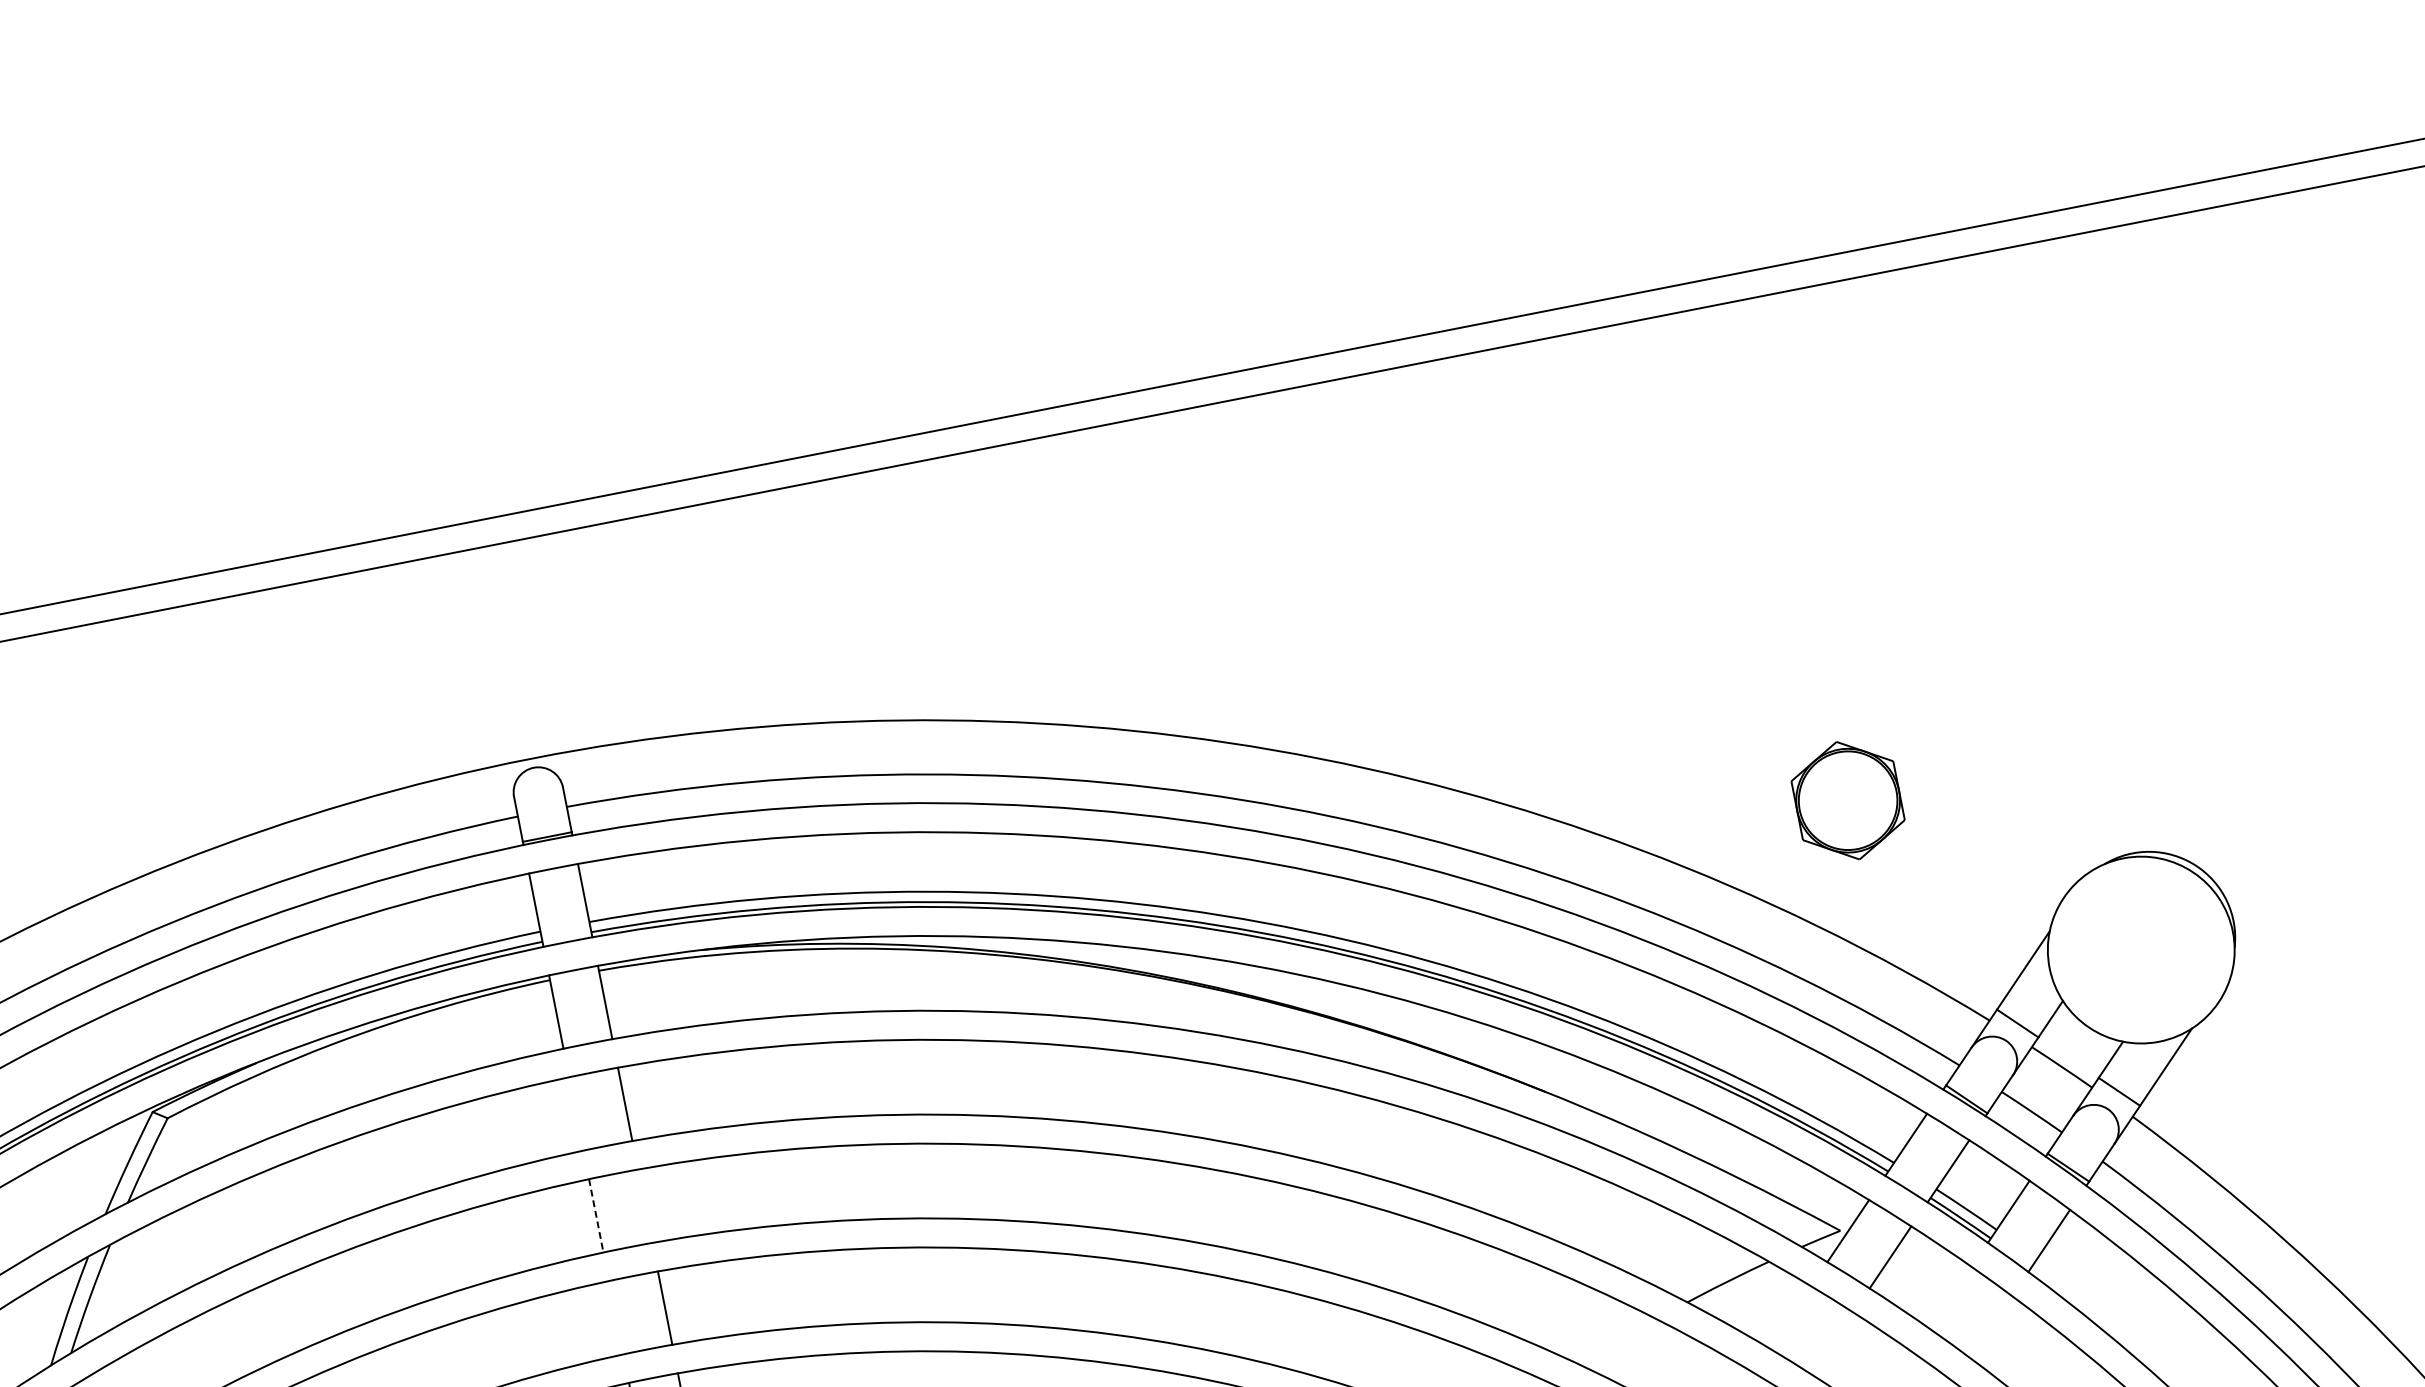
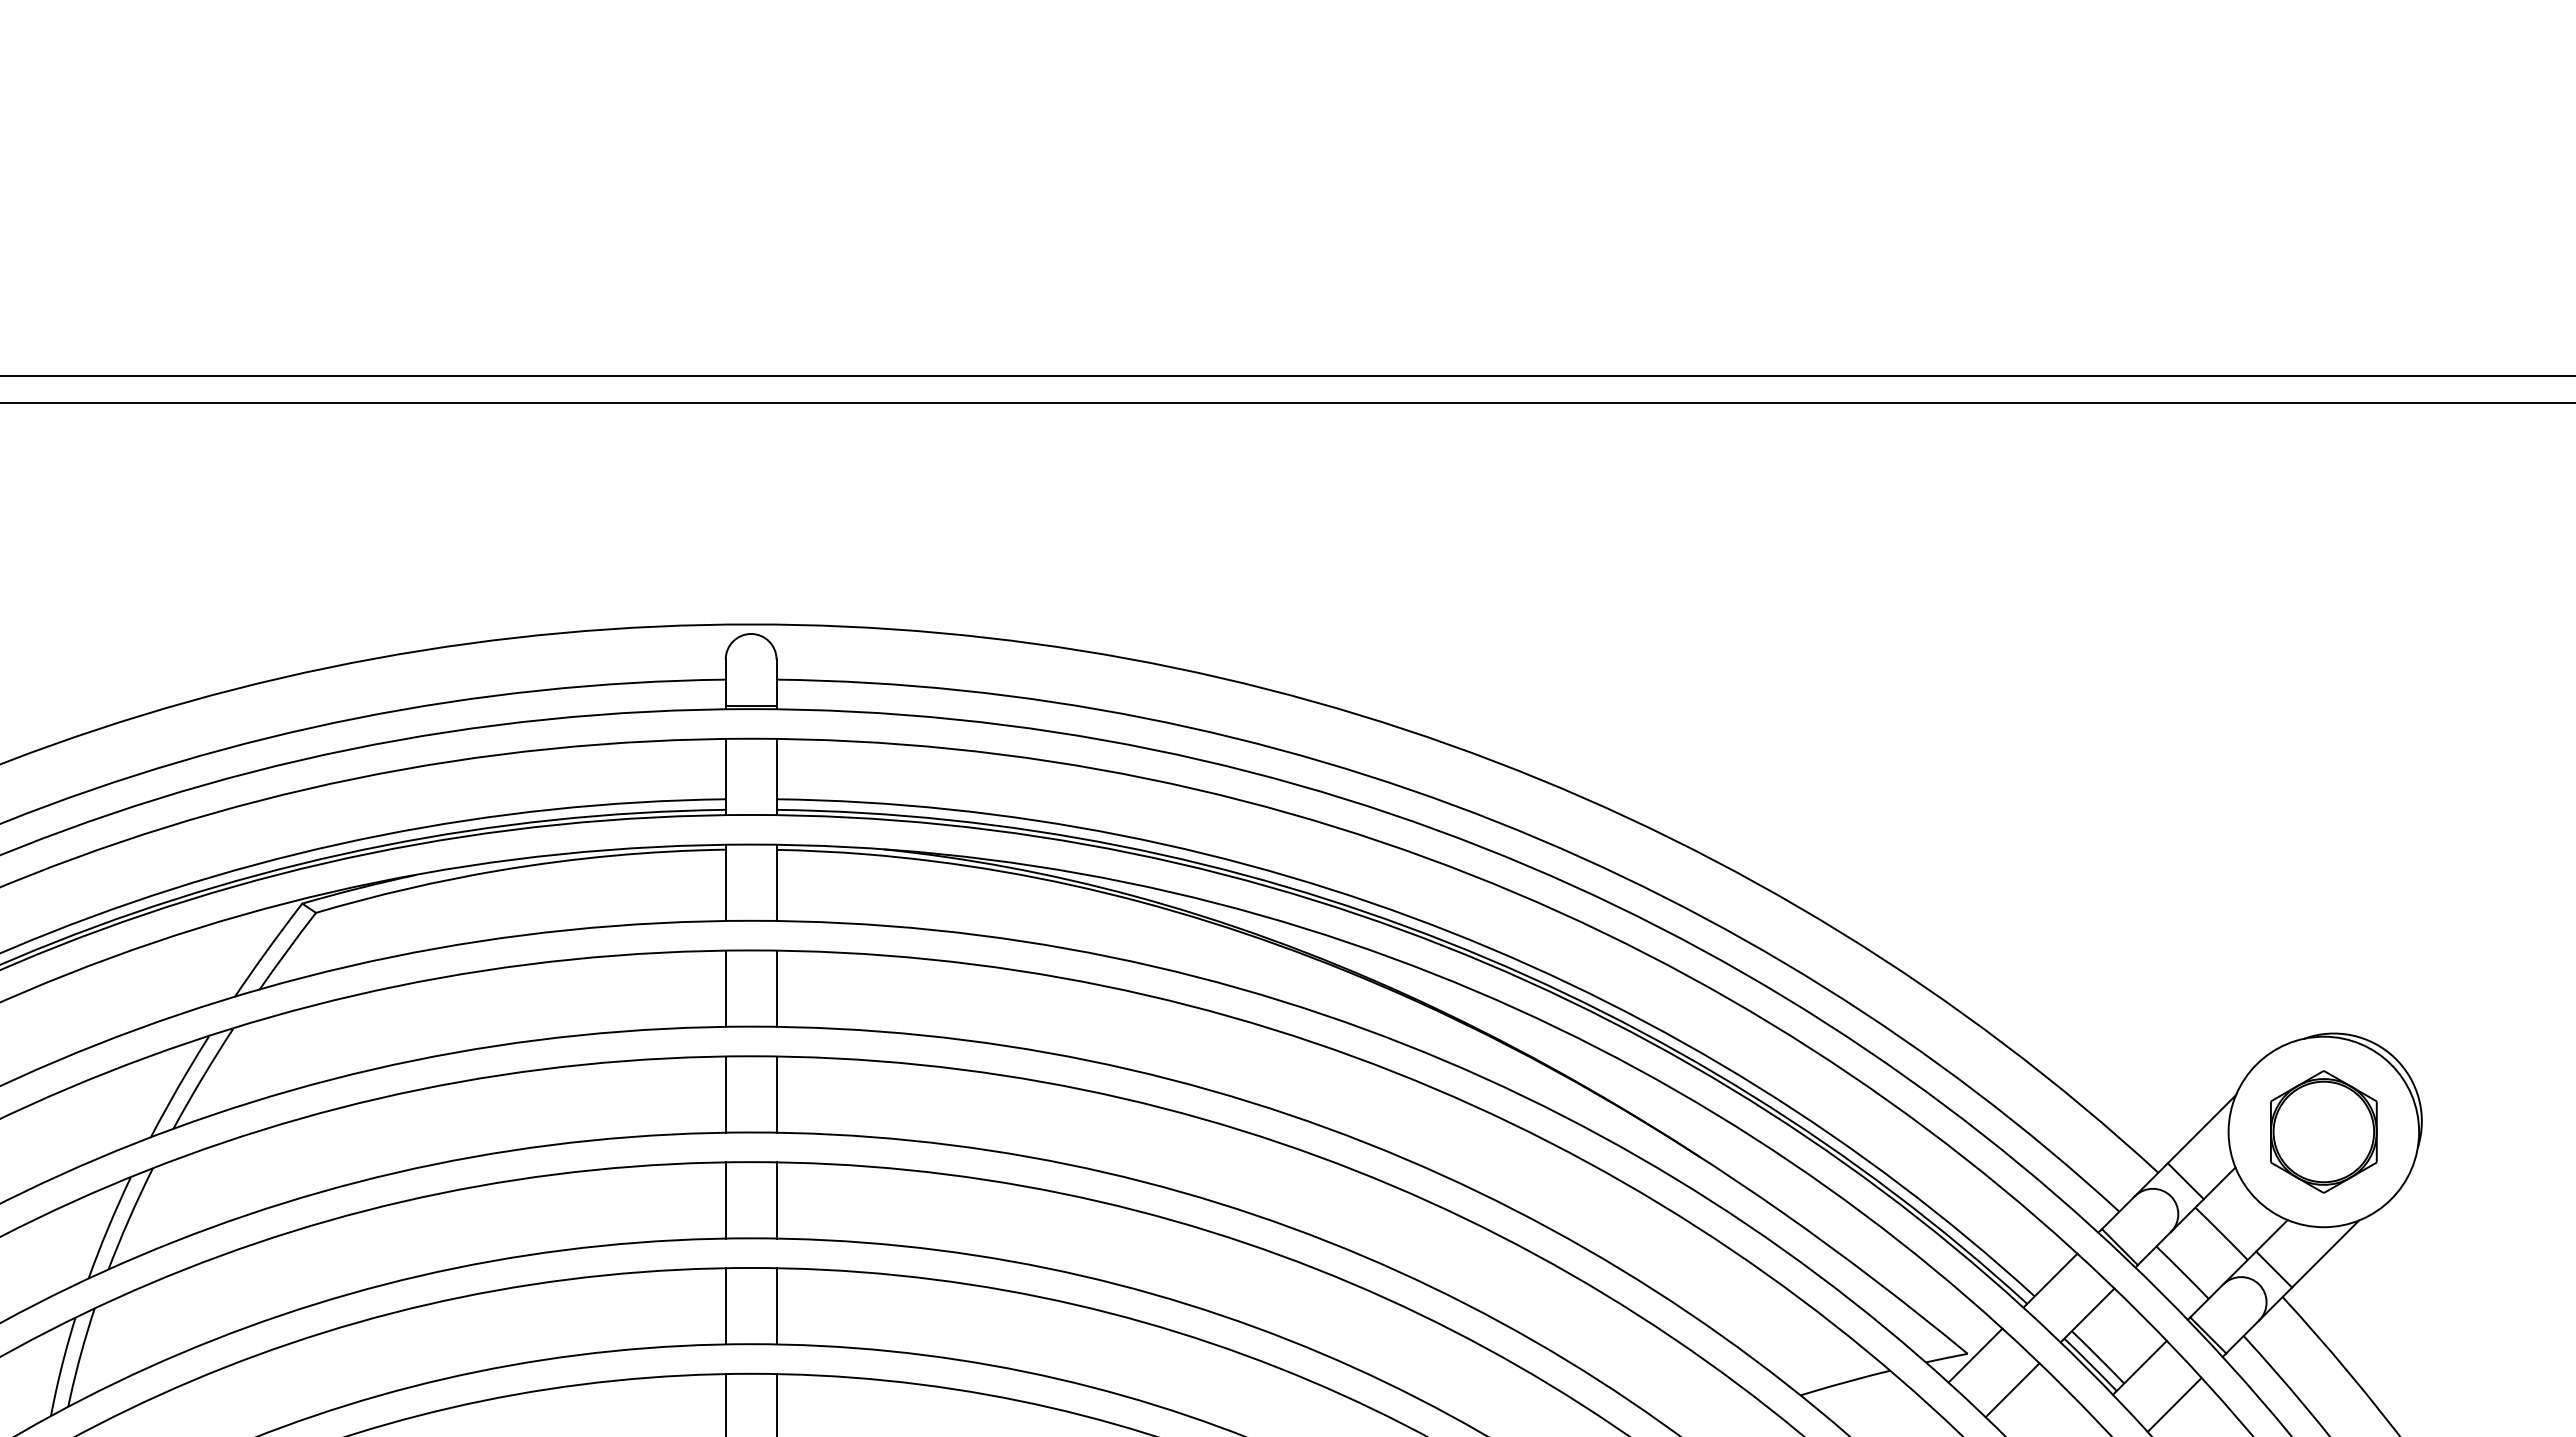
part: (1847, 800) -> (2323, 1131), moved
line: (576, 1113) -> (725, 988), added
line: (645, 1206) -> (776, 1094), added
line: (596, 1216) -> (725, 1095), dashed -> solid
line: (616, 1317) -> (725, 1200), added

